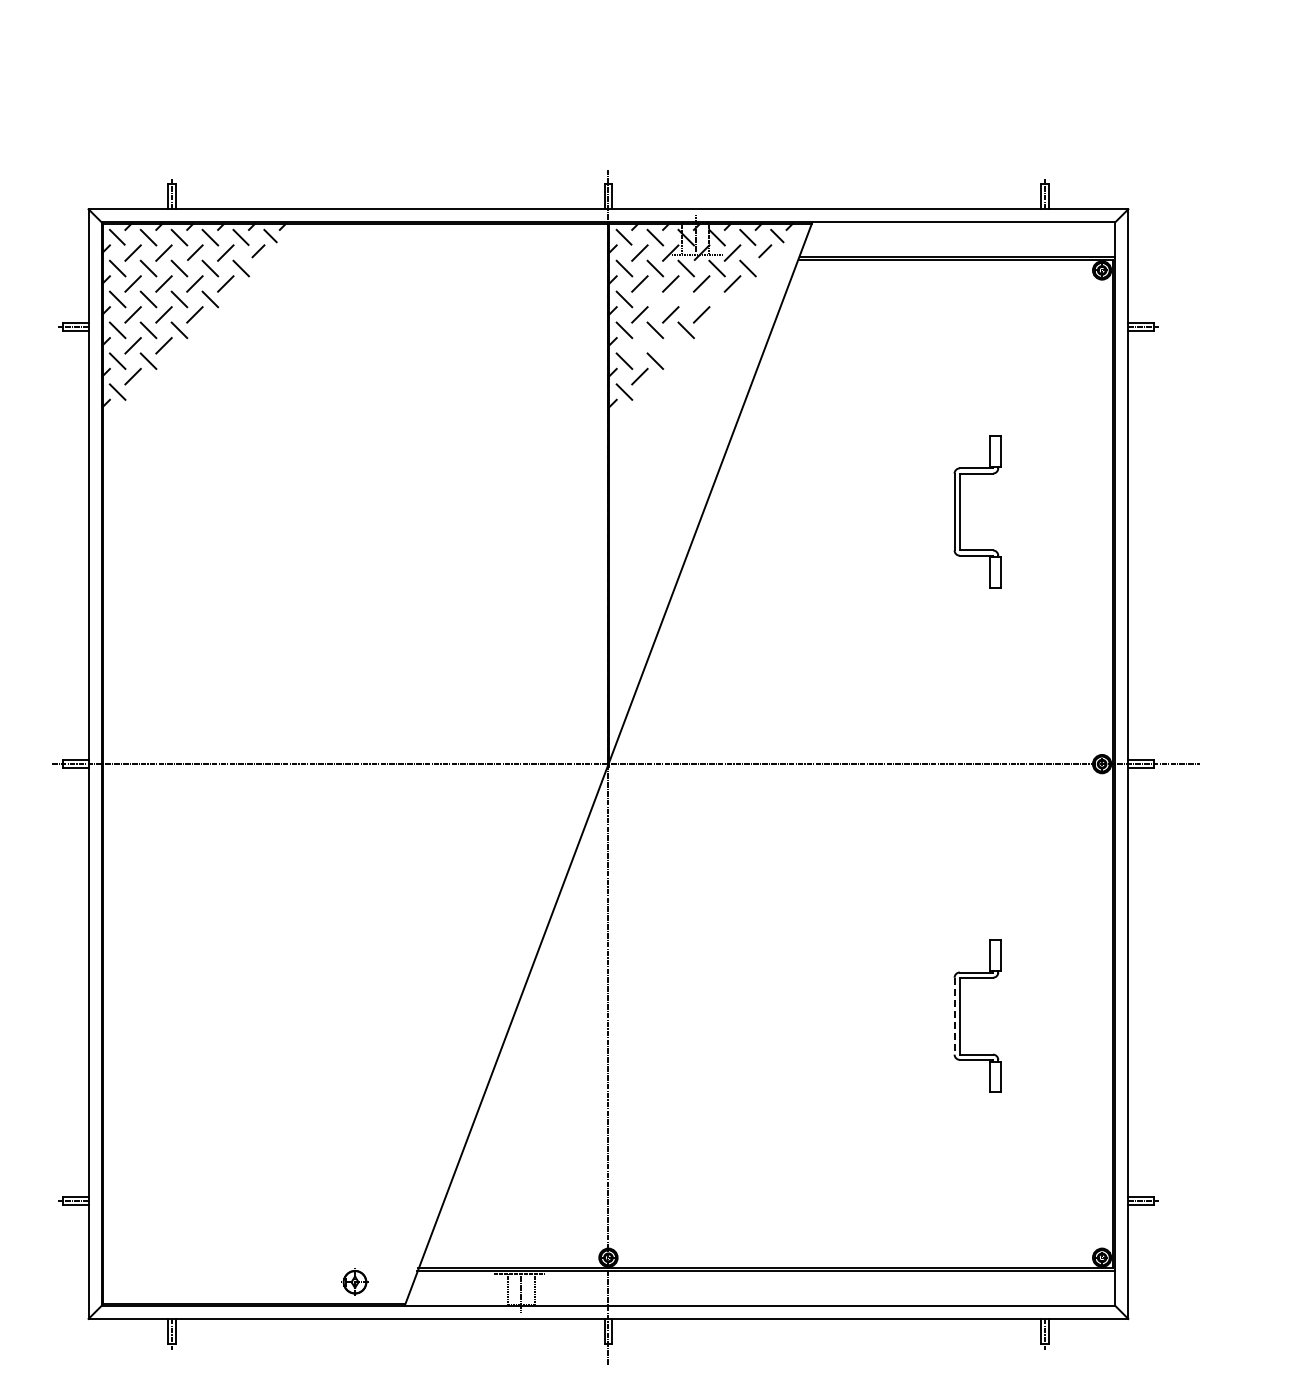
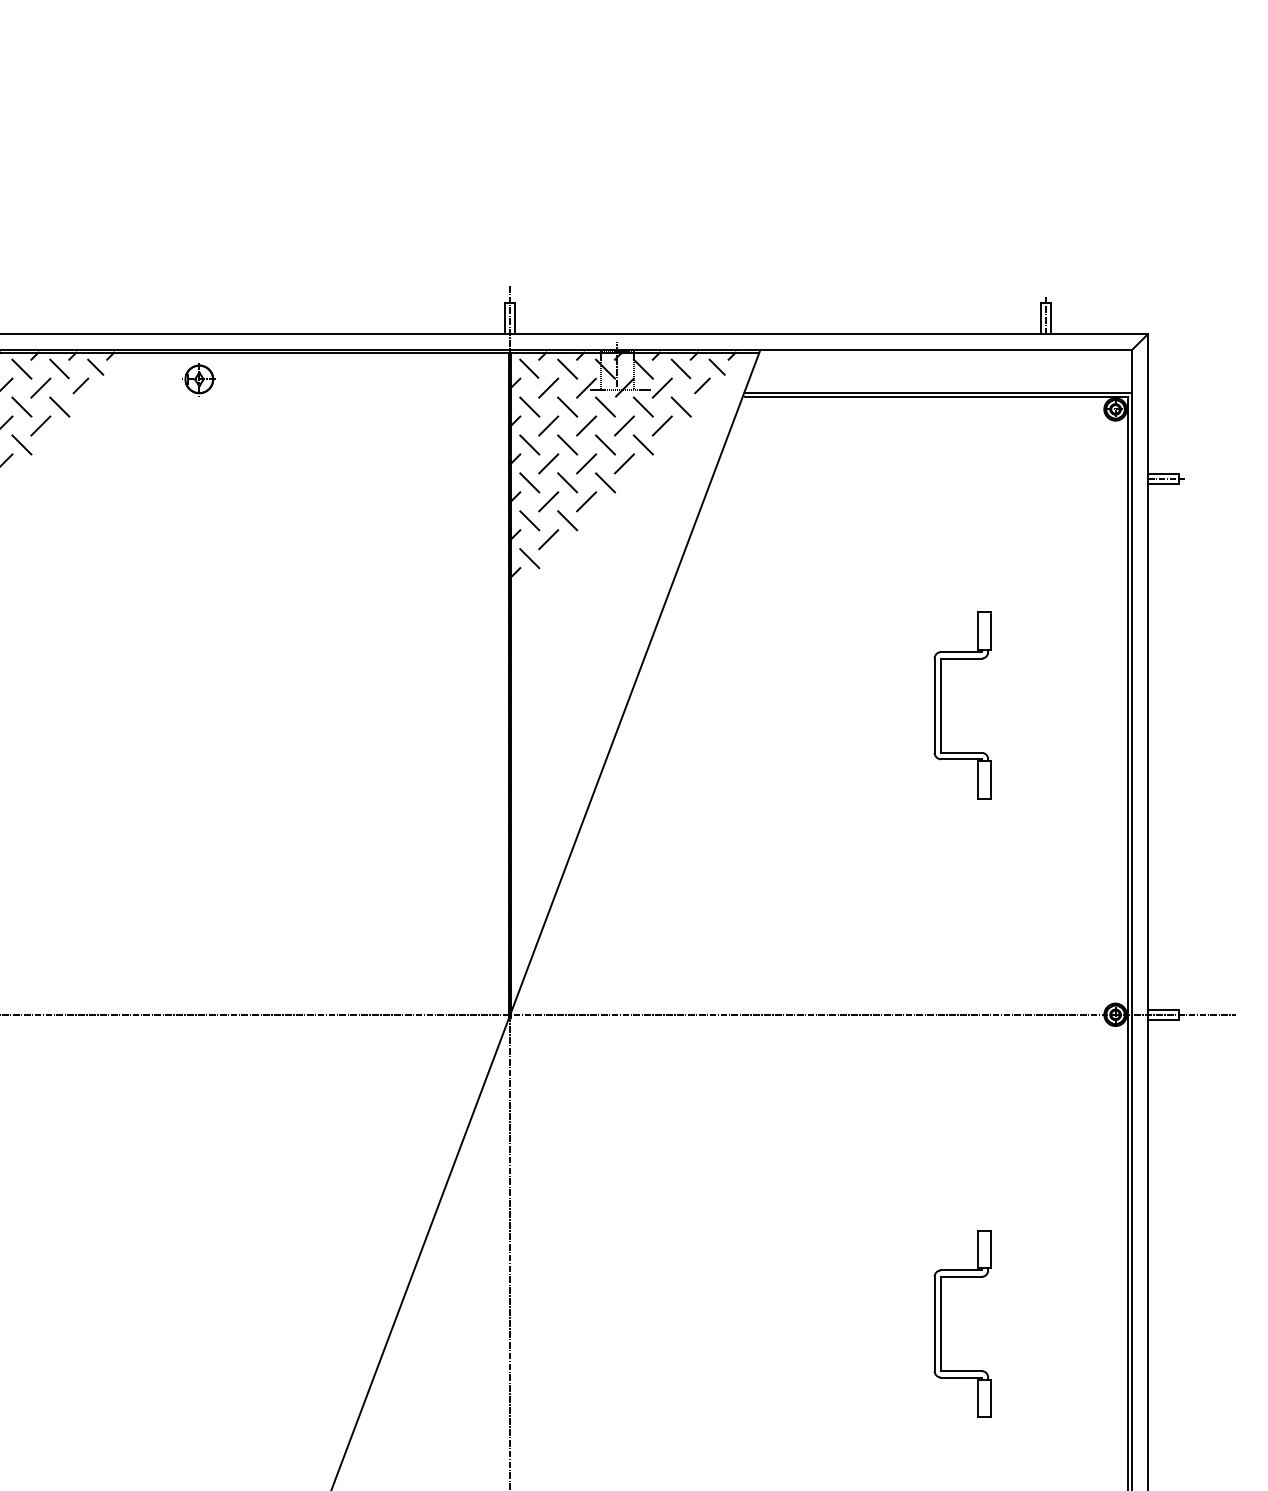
part: (354, 246) -> (198, 380), added
line: (655, 299) -> (567, 445), added
line: (685, 299) -> (604, 445), added
line: (716, 299) -> (642, 445), added
line: (639, 345) -> (548, 501), added
line: (670, 345) -> (586, 501), added
line: (954, 1016) -> (934, 1324), dashed -> solid

